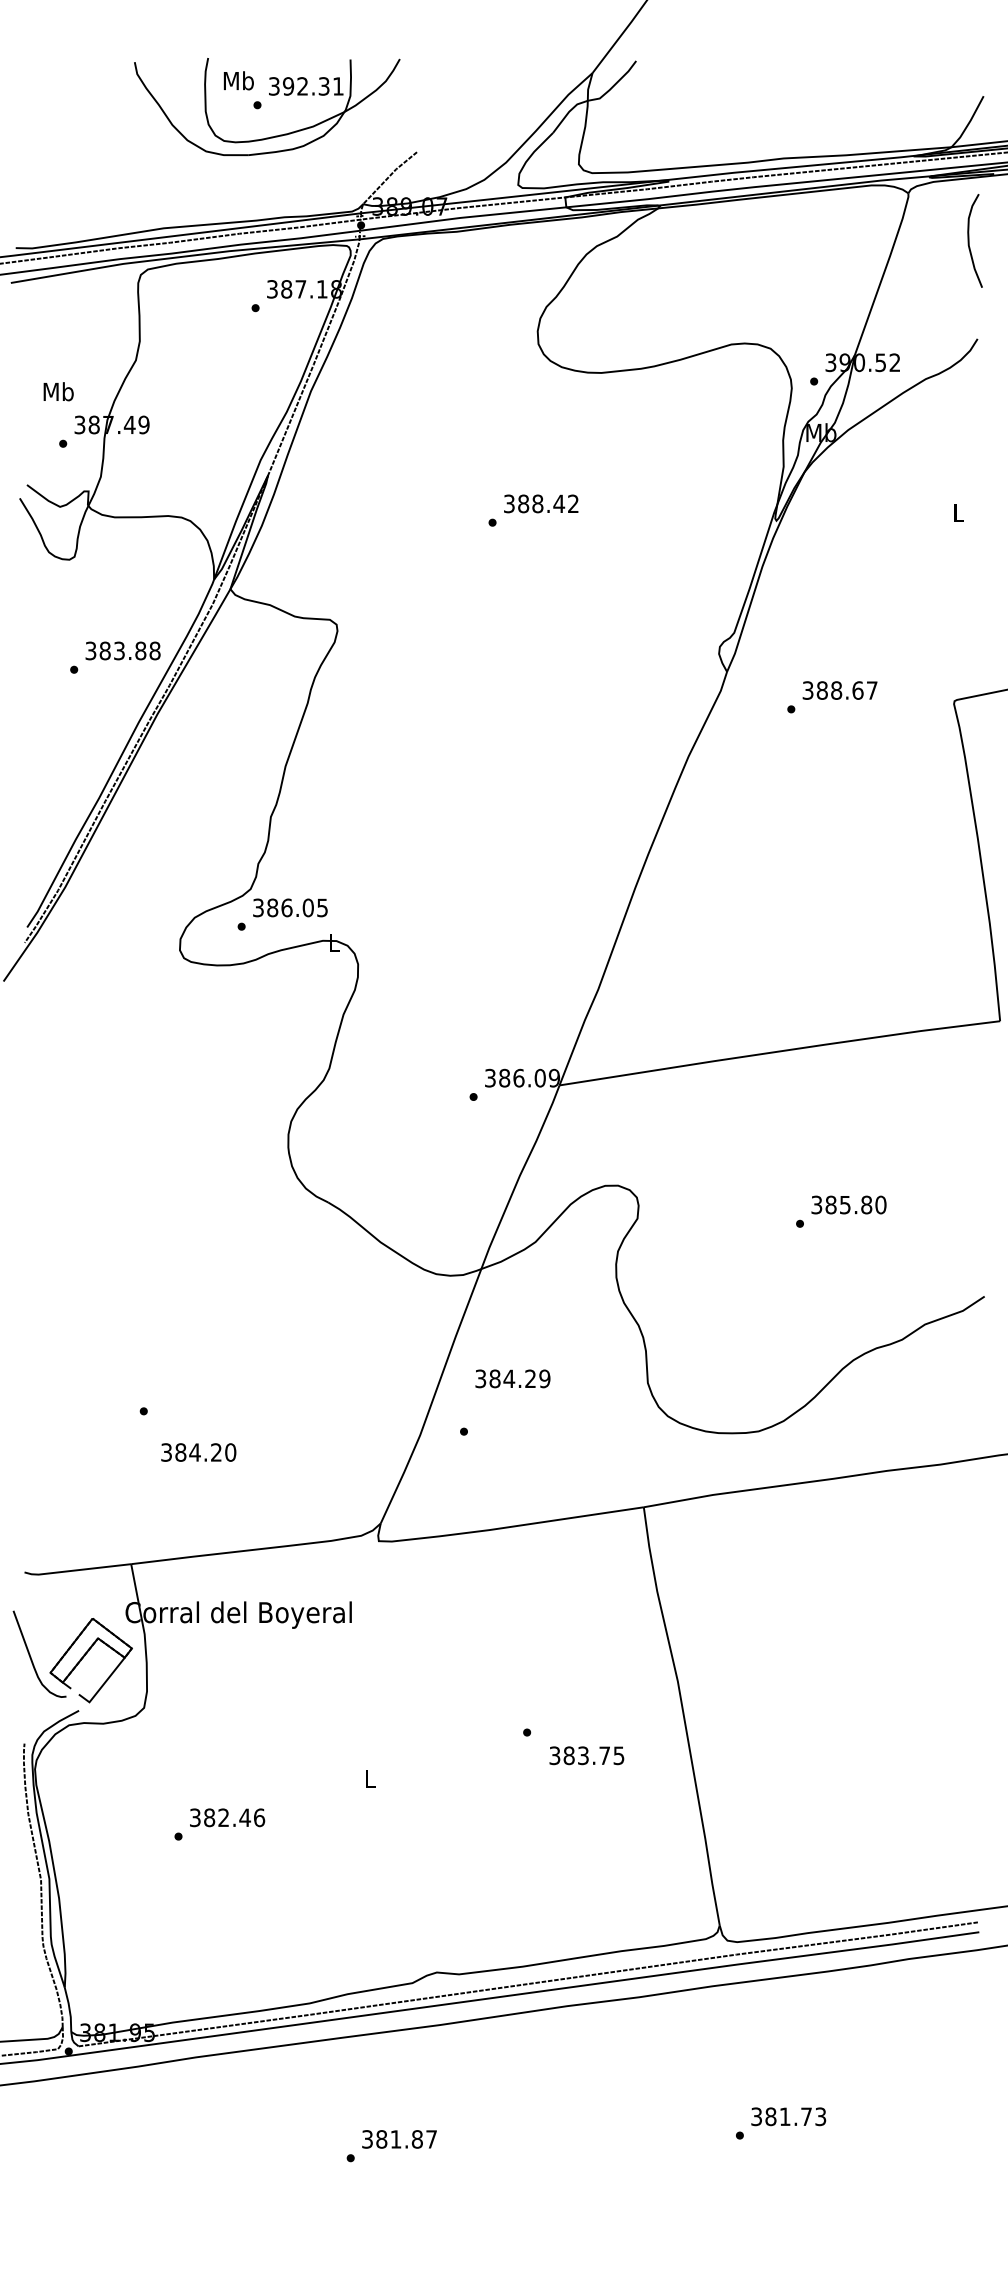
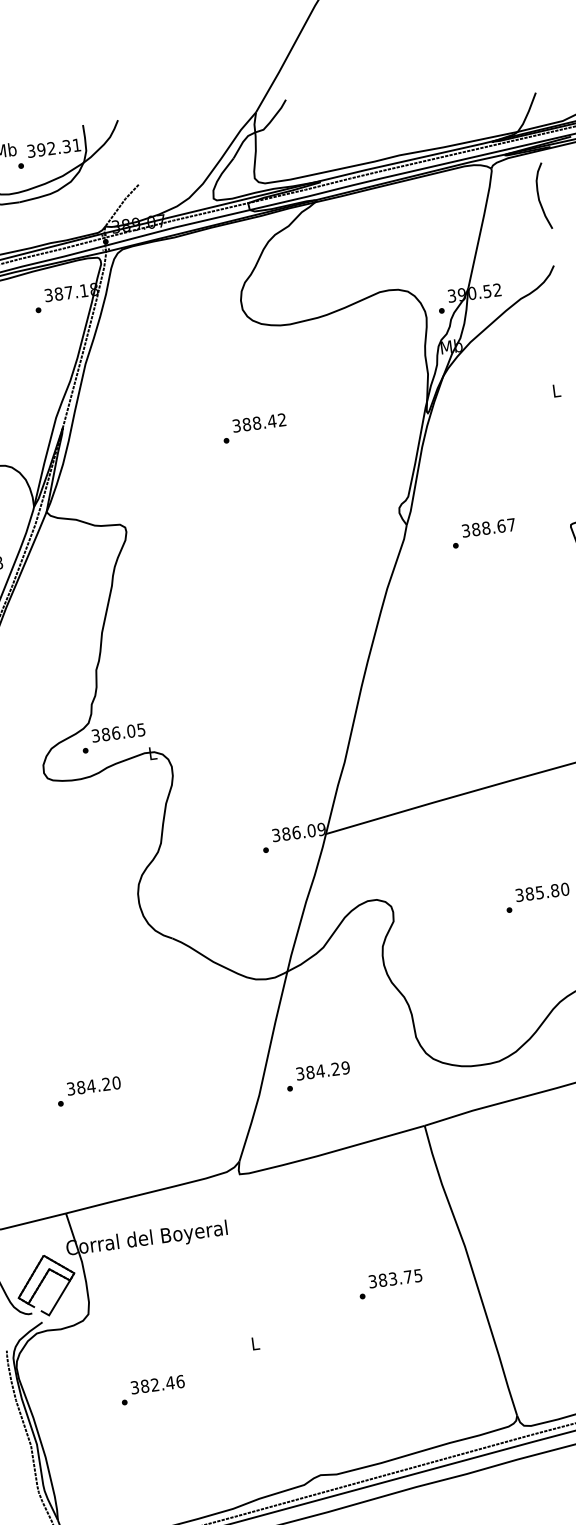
text: (512, 1378) -> (322, 1070), moved
text: (198, 1452) -> (93, 1085), moved
text: (586, 1755) -> (395, 1278), moved

